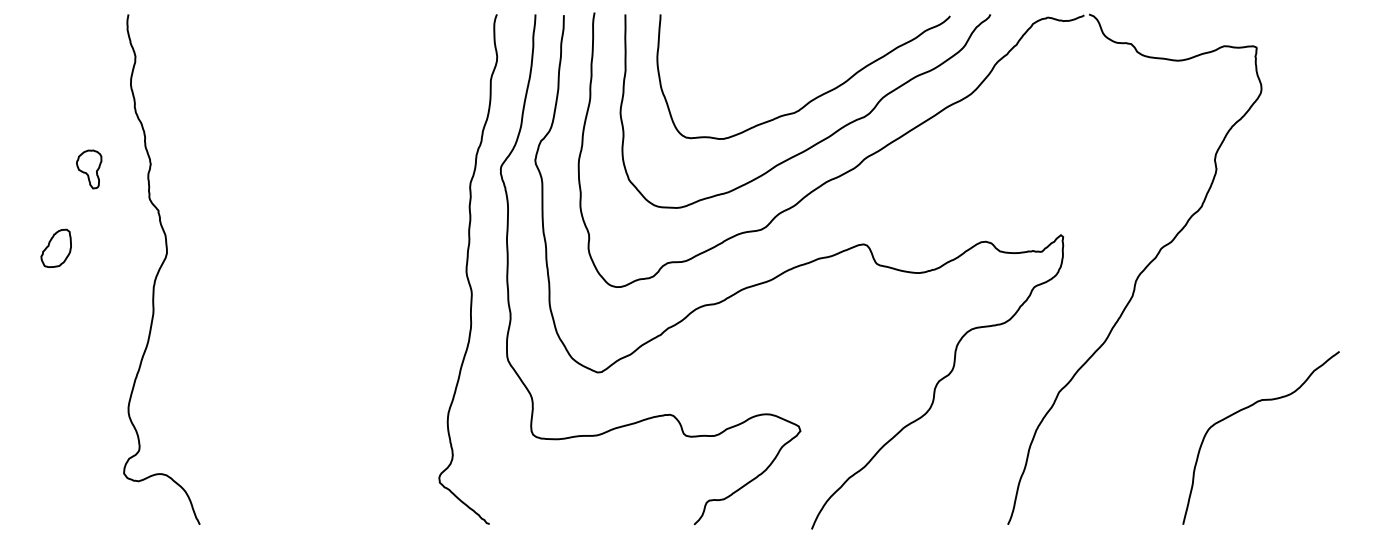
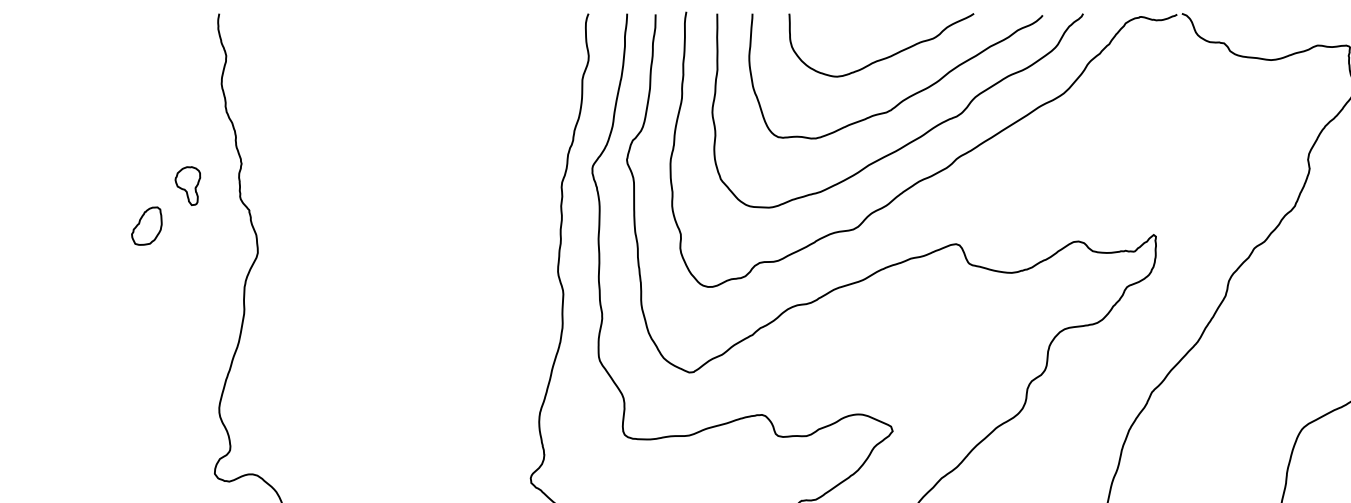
curve: (791, 58) -> (883, 57), added
part: (89, 169) -> (188, 186), moved
part: (55, 247) -> (146, 225), moved

